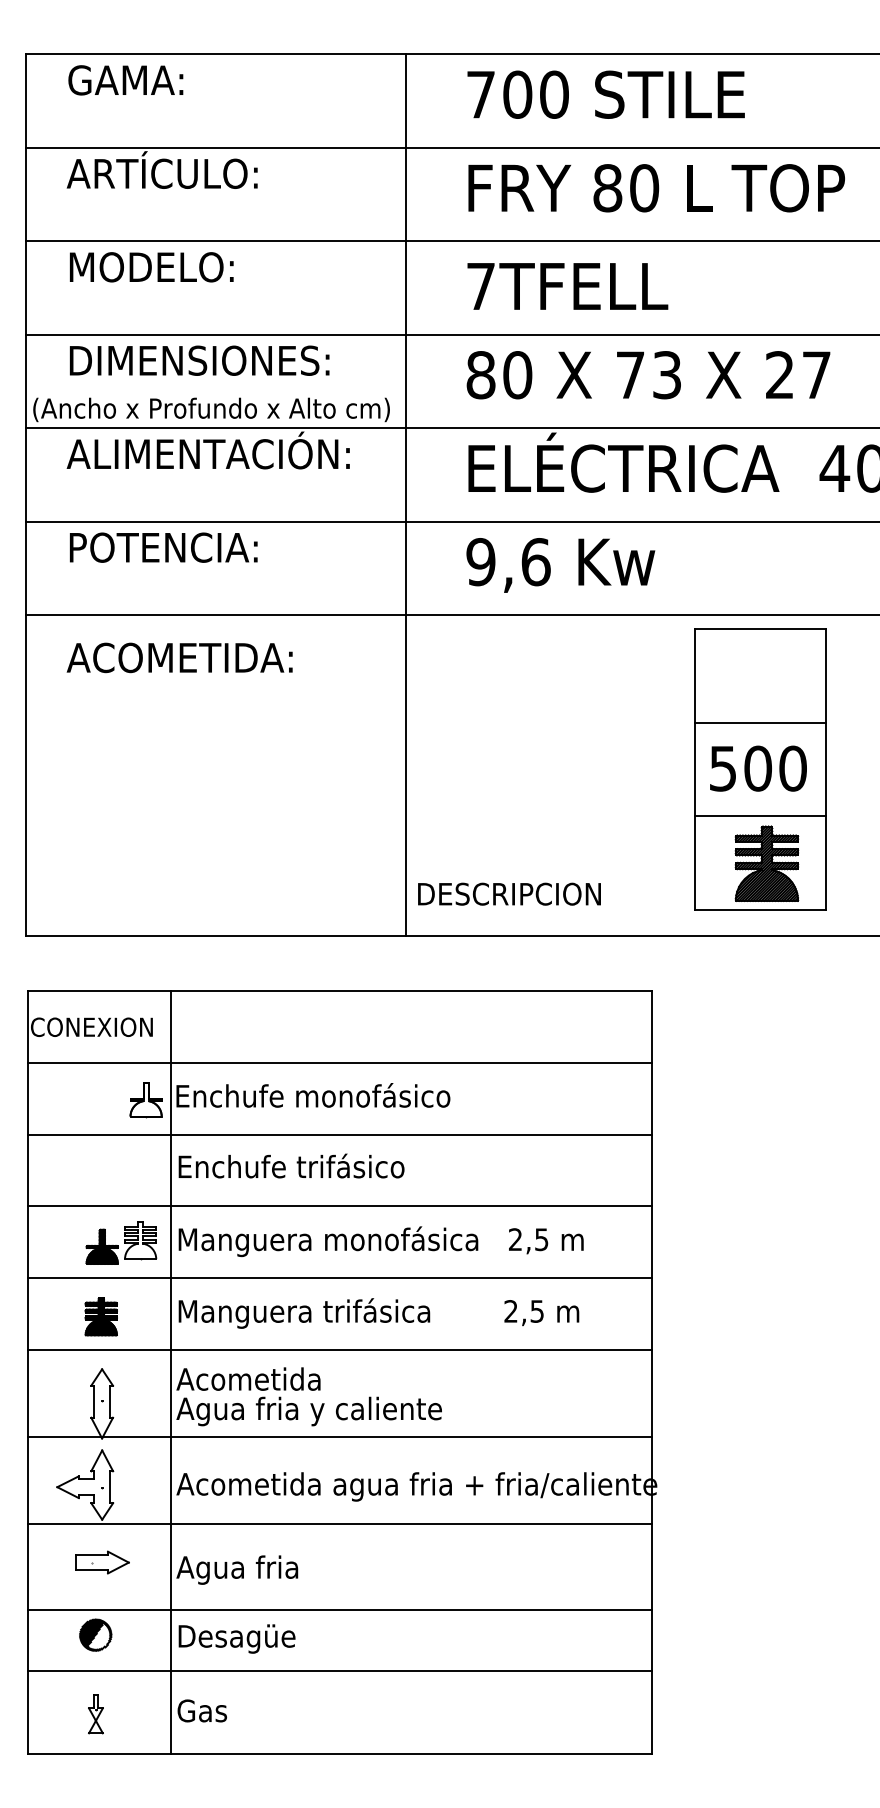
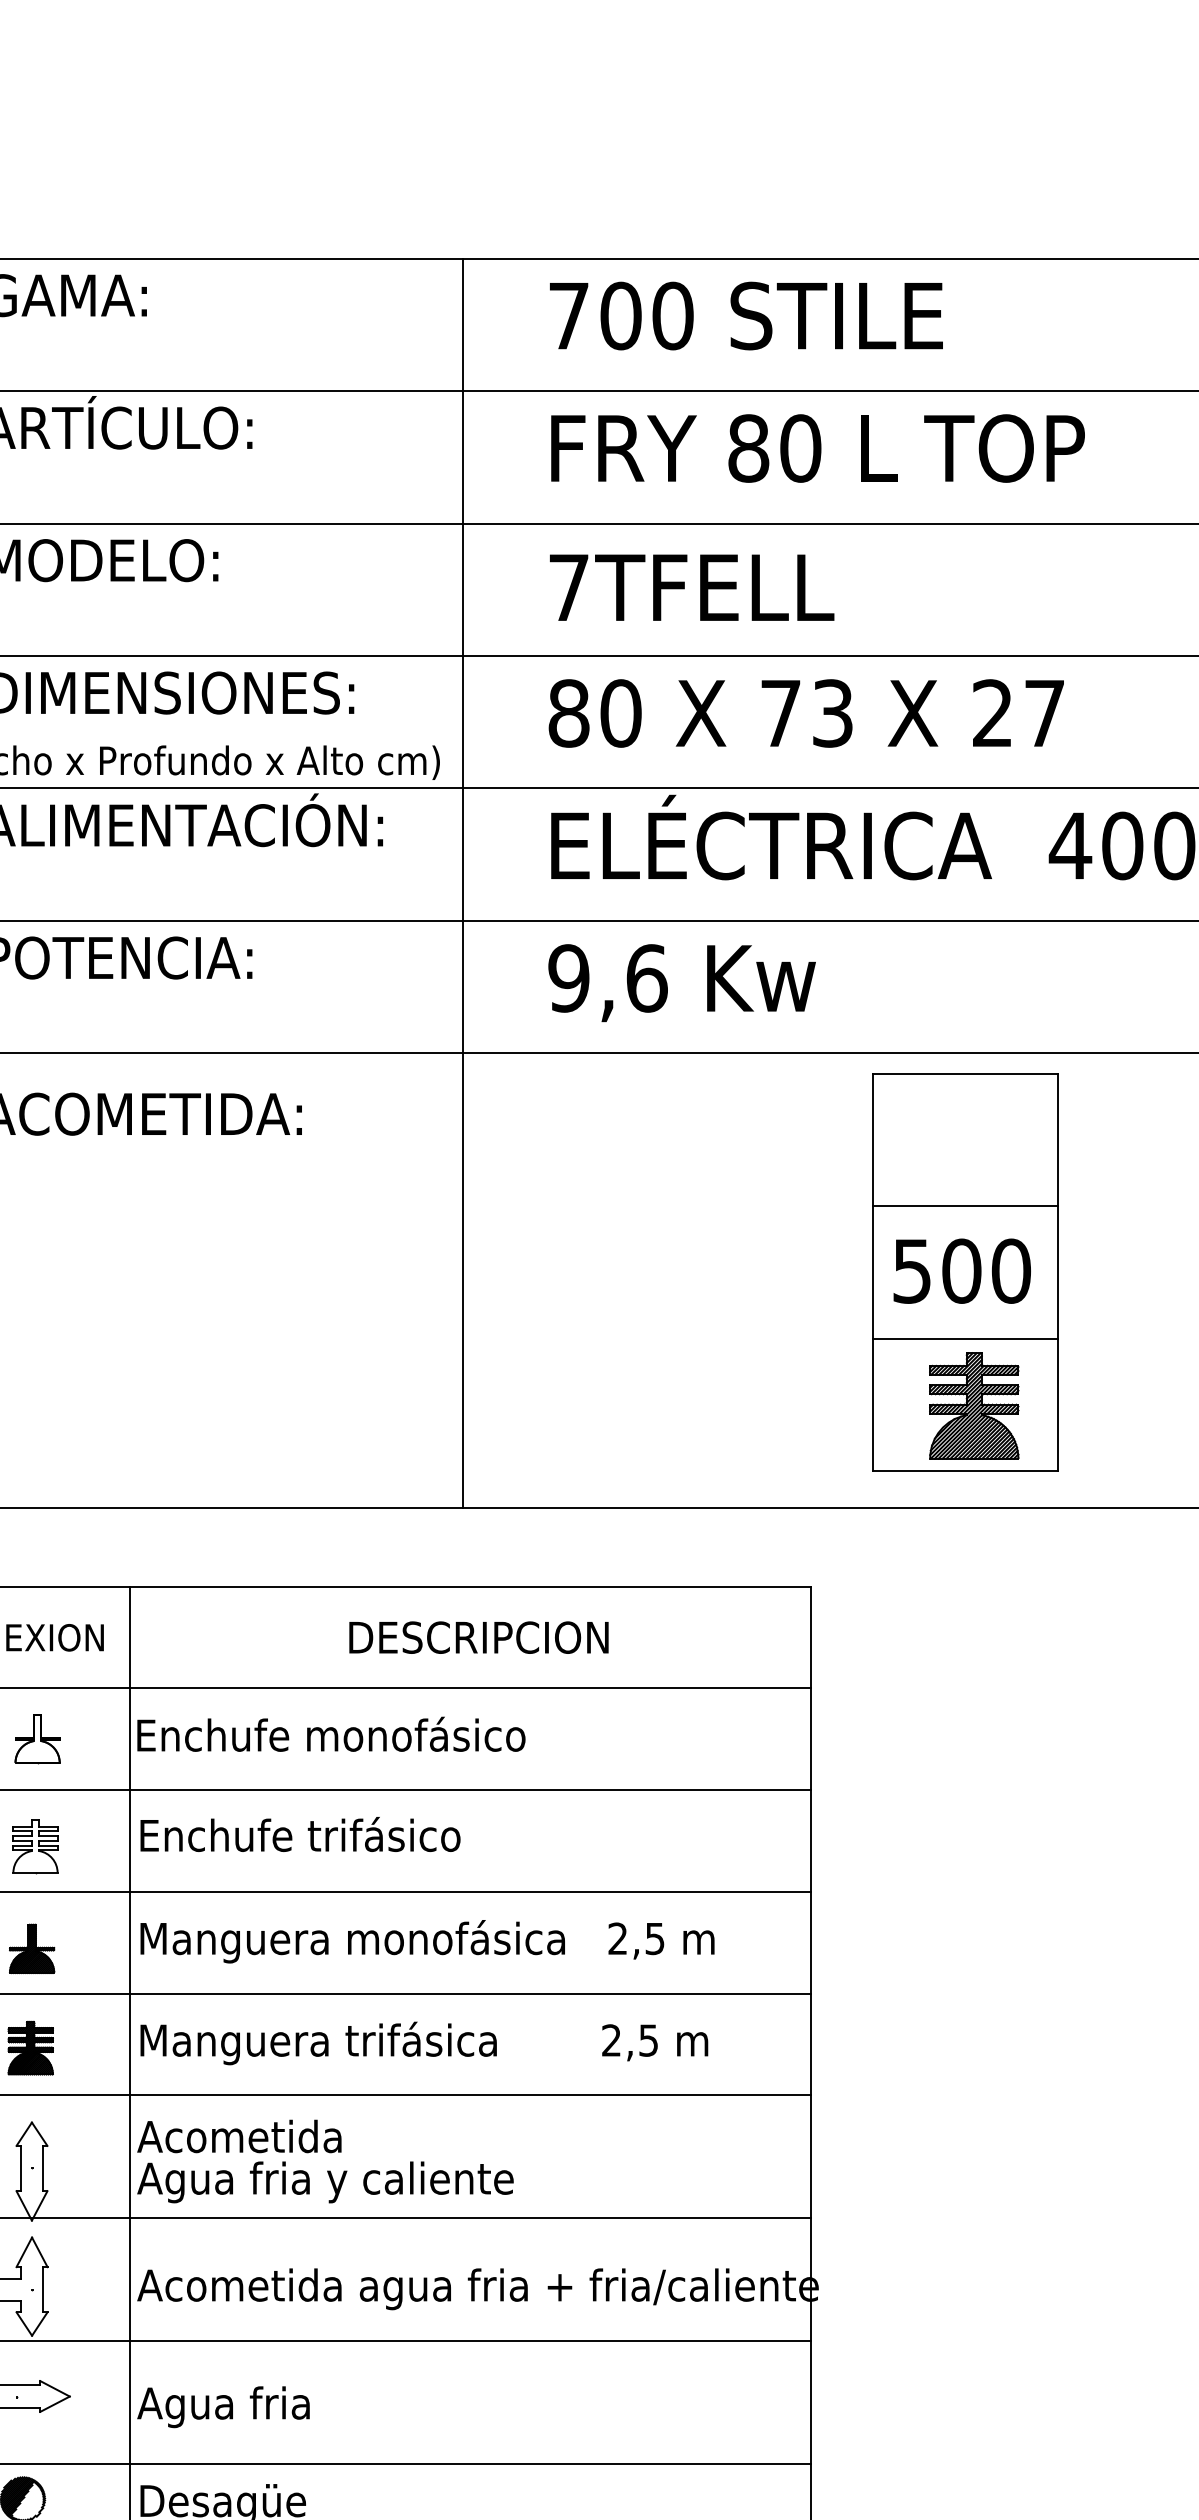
text: (509, 893) -> (478, 1636), moved
part: (145, 1100) -> (36, 1740), moved
part: (140, 1240) -> (35, 1846), moved

